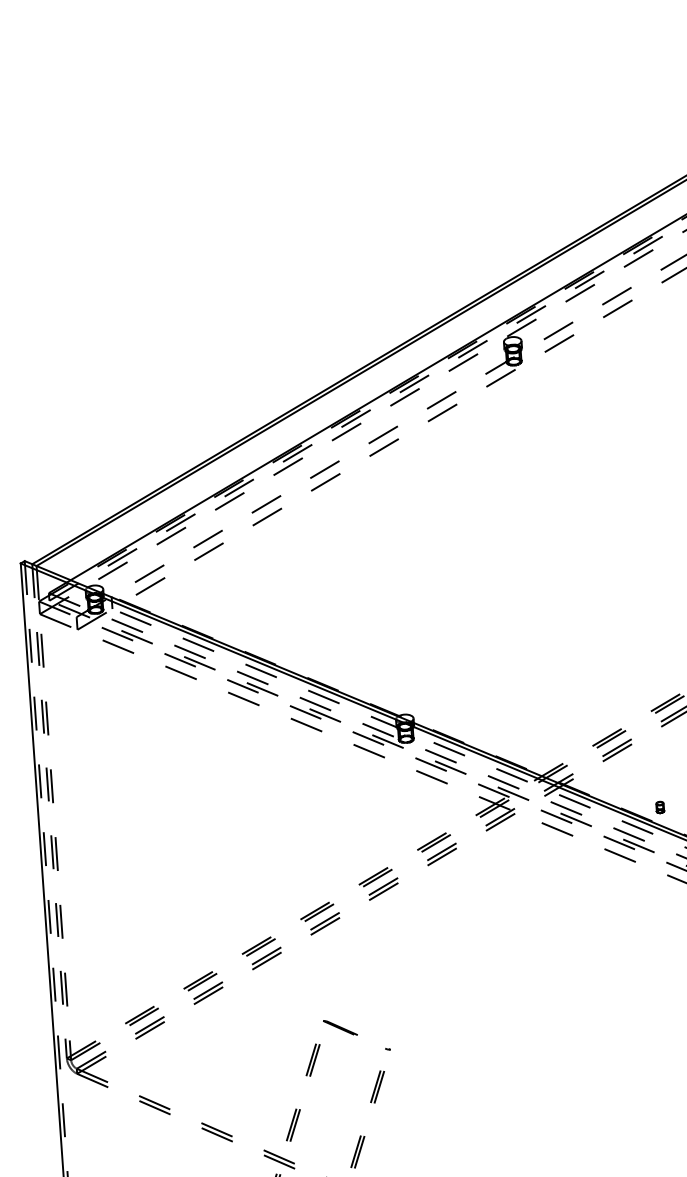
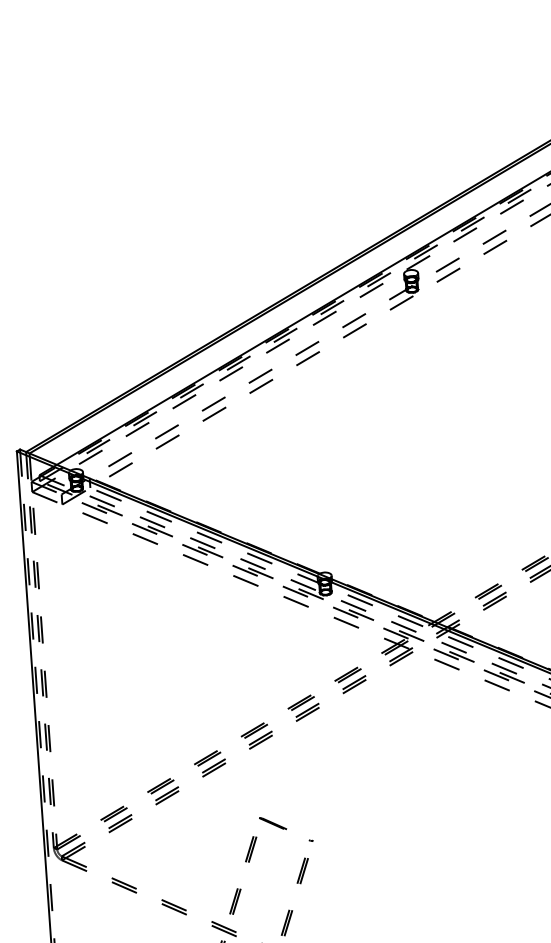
part: (660, 807) -> (529, 646), removed

